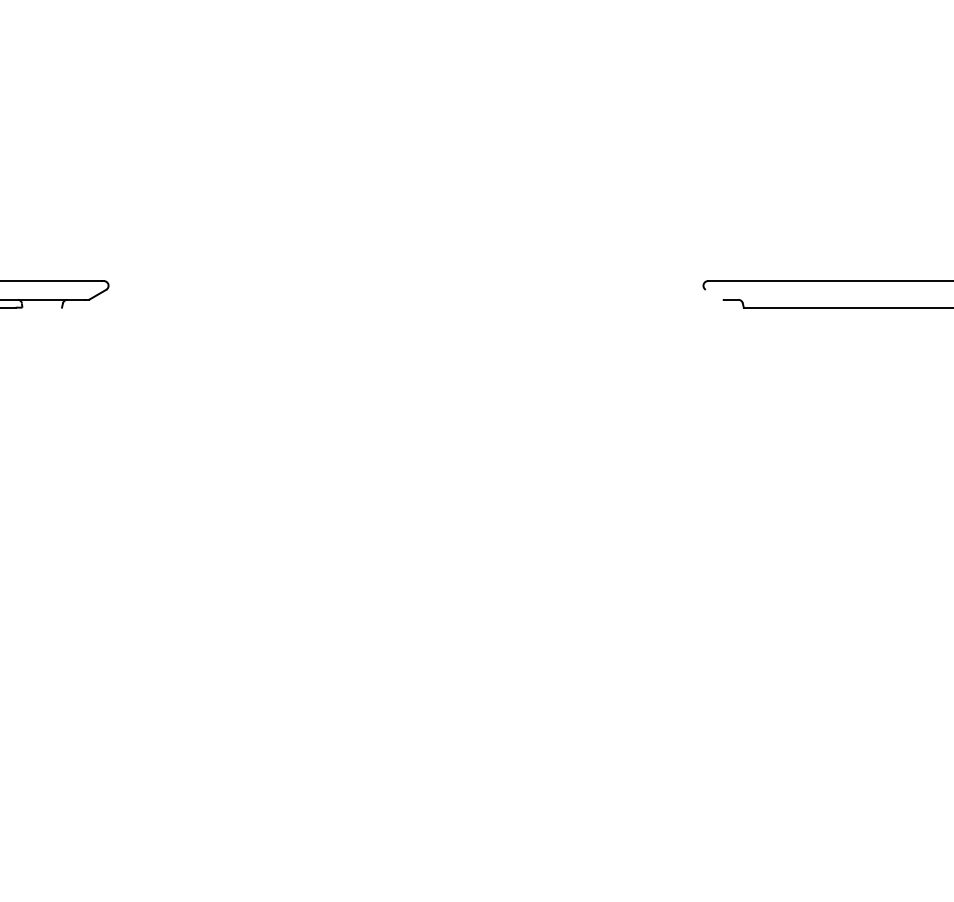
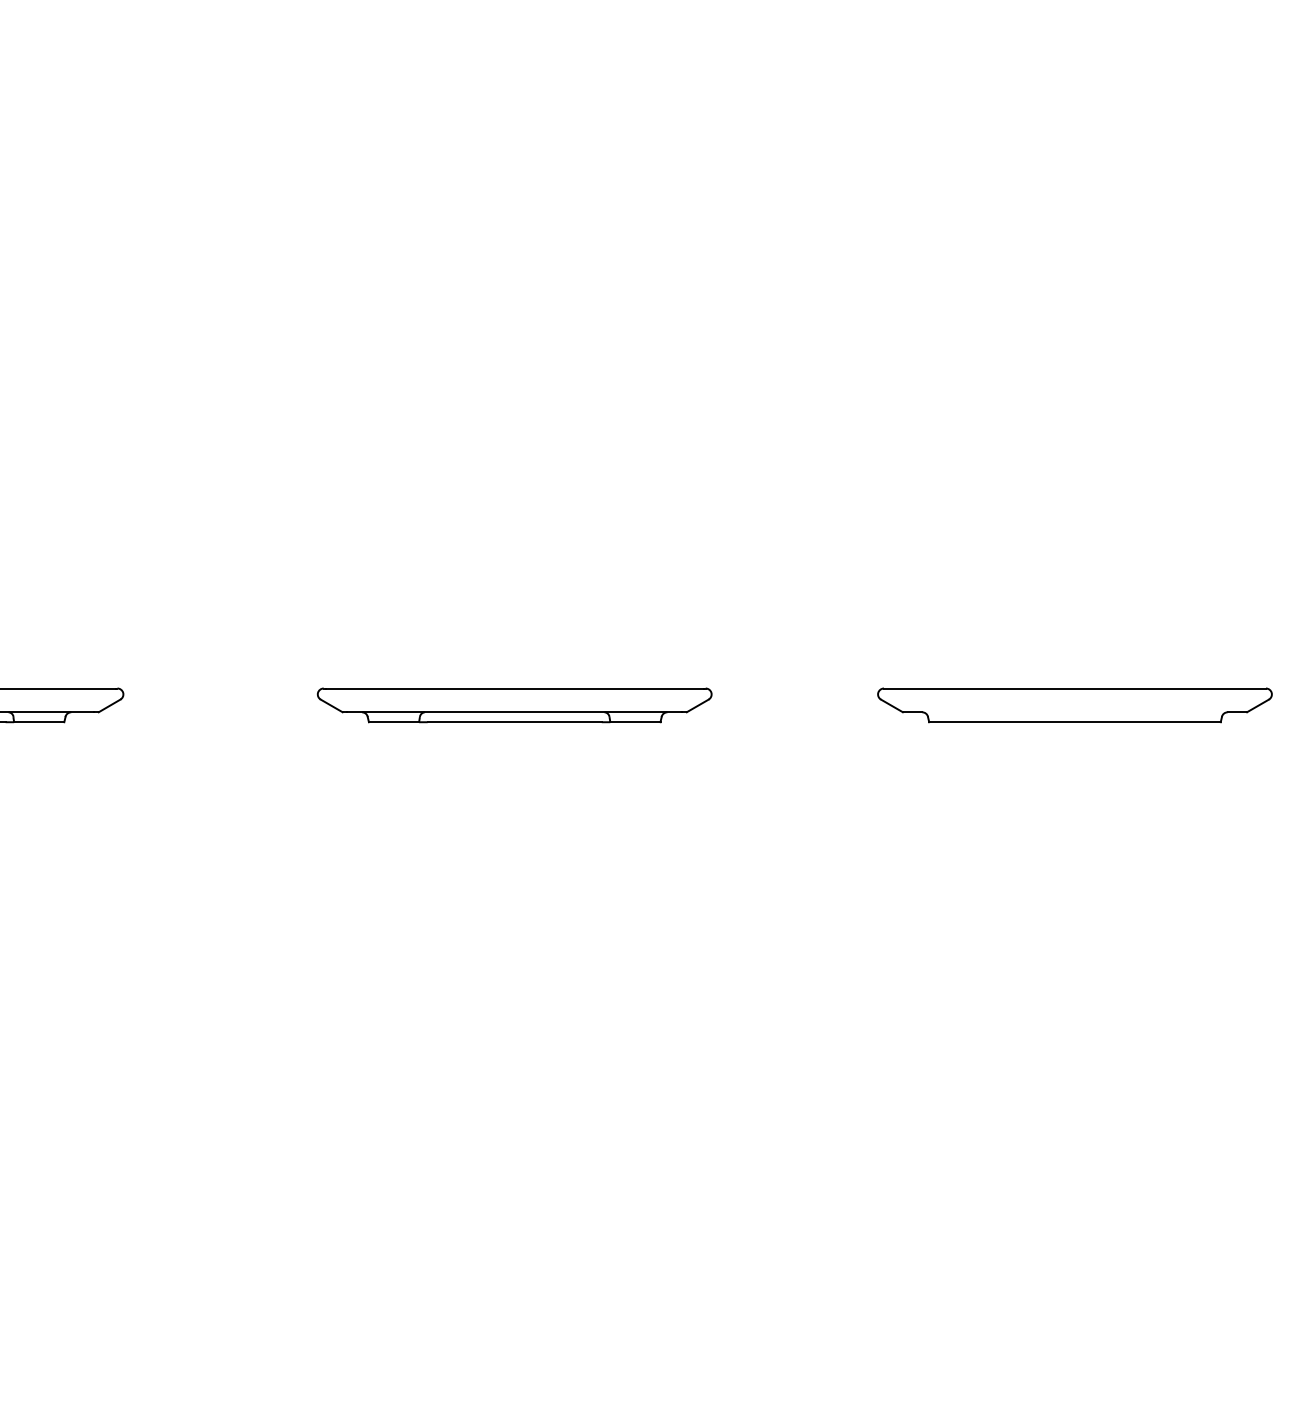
part: (416, 294) -> (514, 705), added
line: (714, 294) -> (891, 705), added
line: (42, 307) -> (39, 722), added

